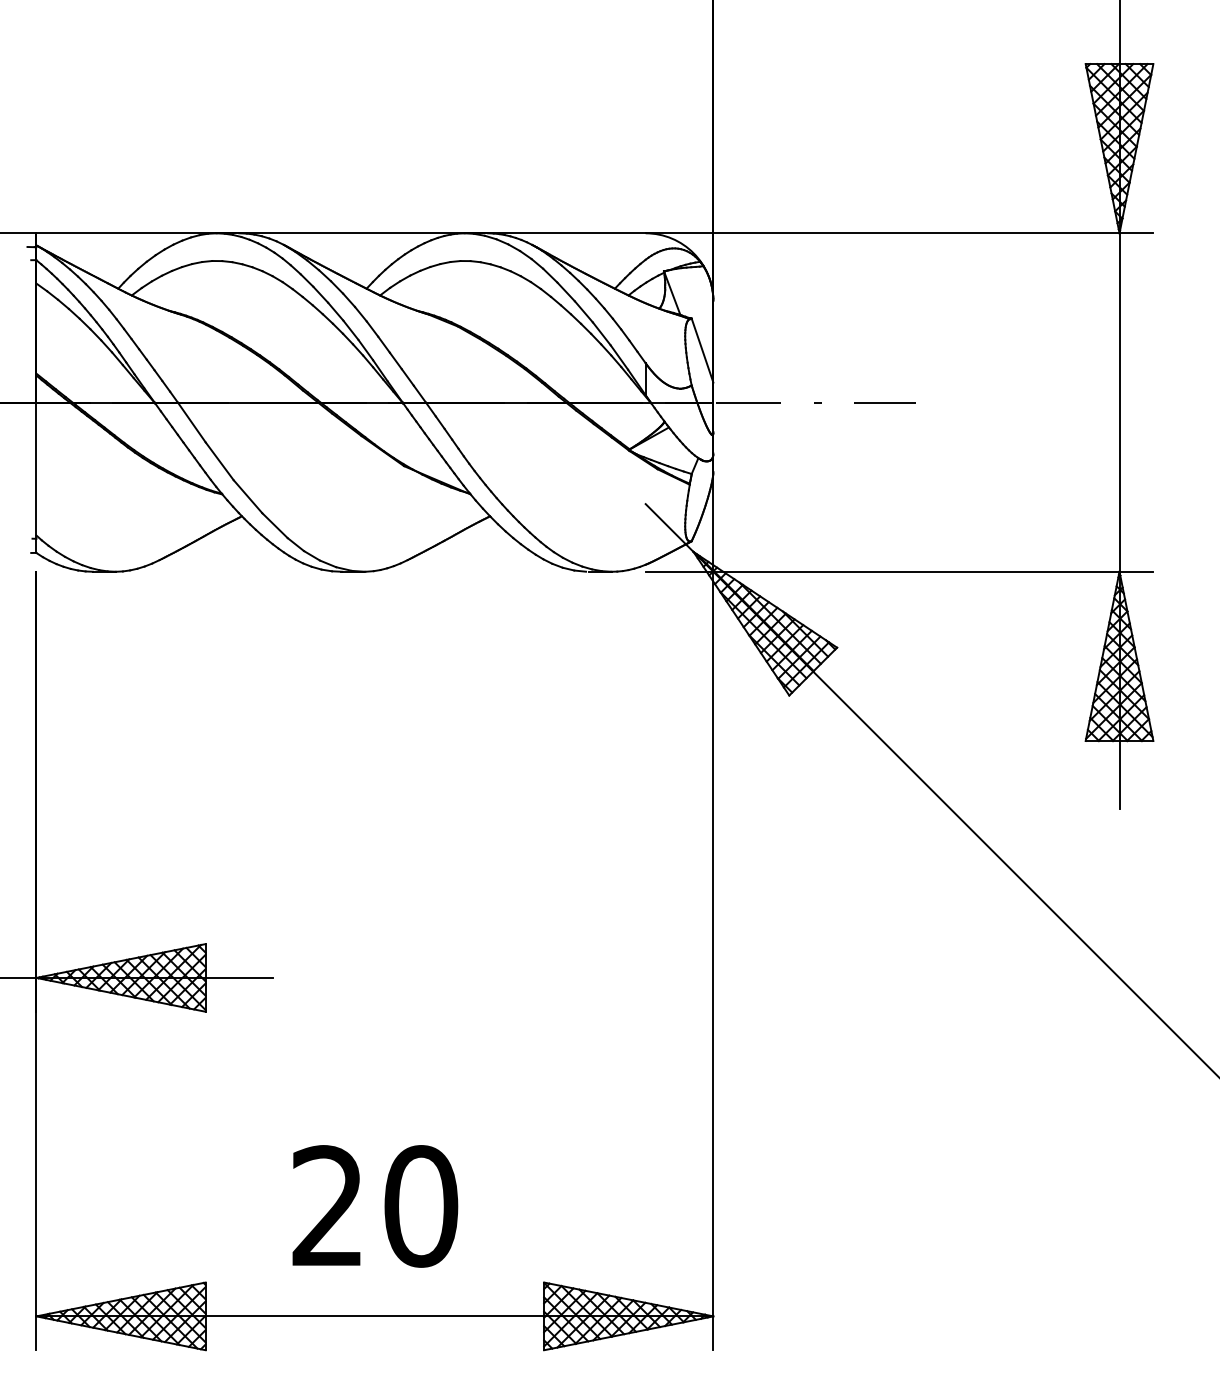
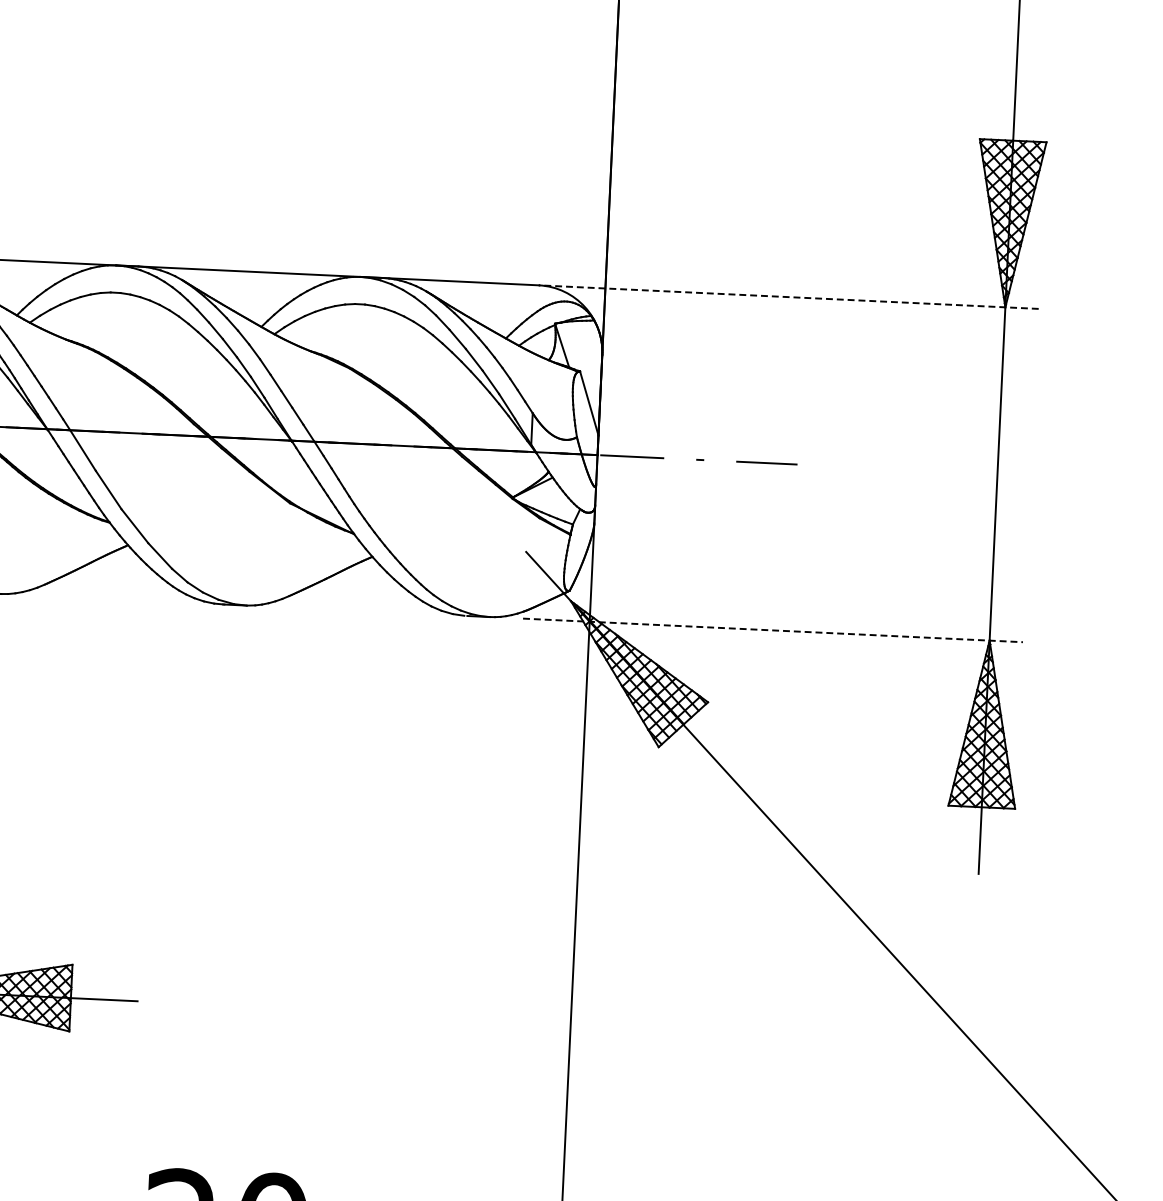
line: (899, 233) -> (788, 297), solid -> dashed
line: (899, 571) -> (772, 630), solid -> dashed

